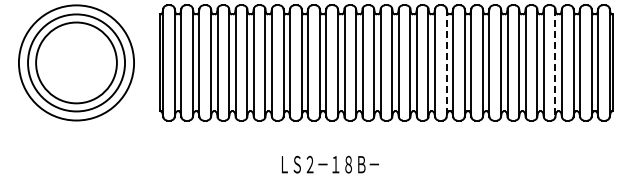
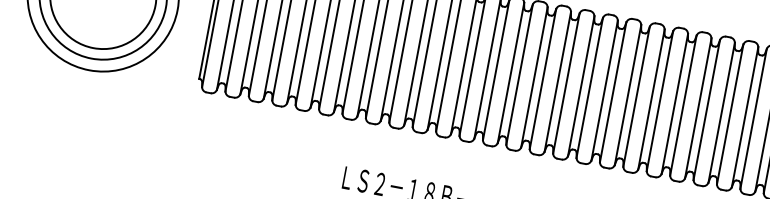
line: (446, 63) -> (580, 86), dashed -> solid
line: (555, 63) -> (721, 113), dashed -> solid

